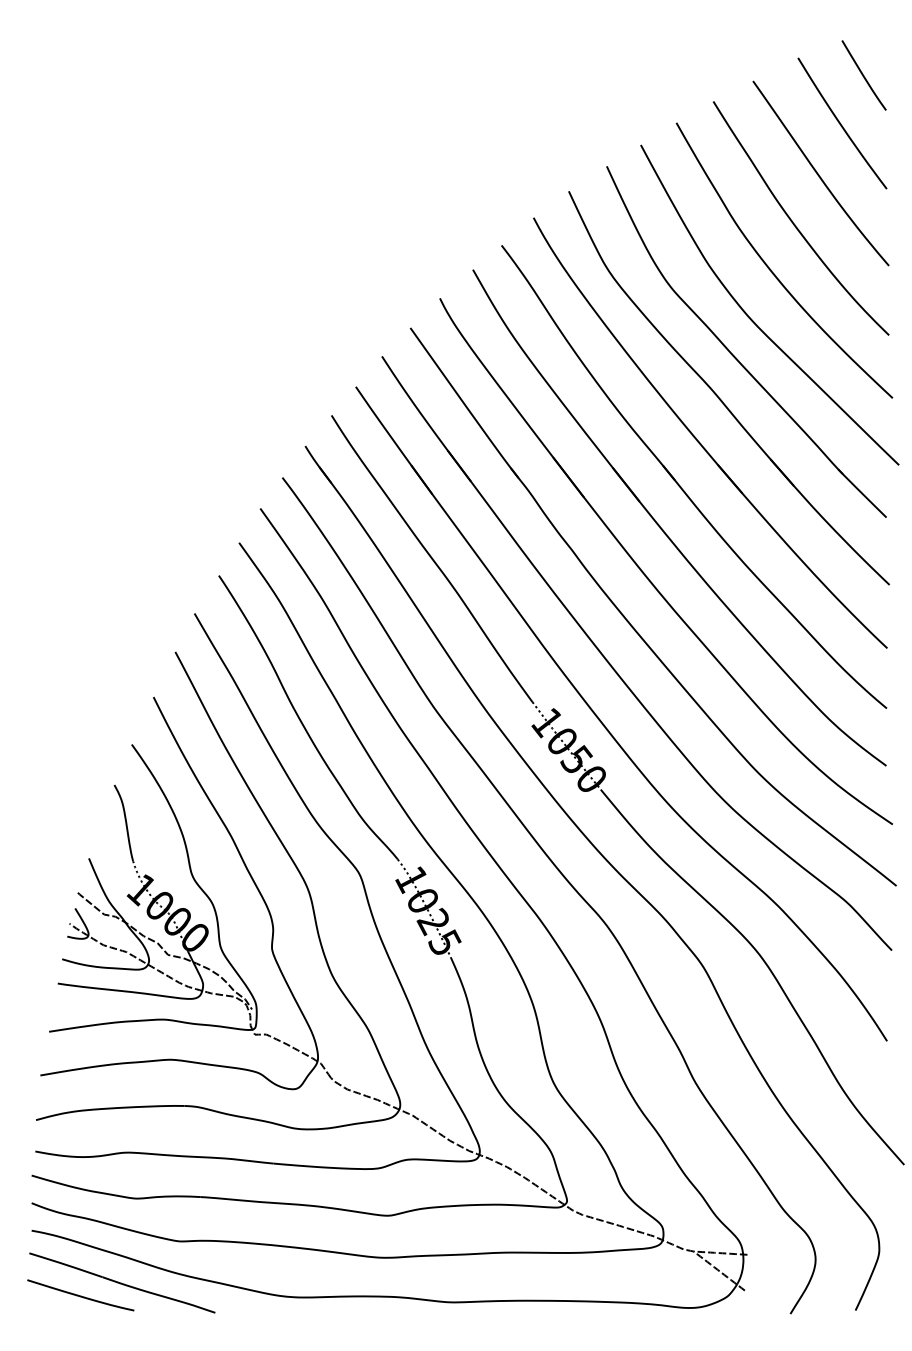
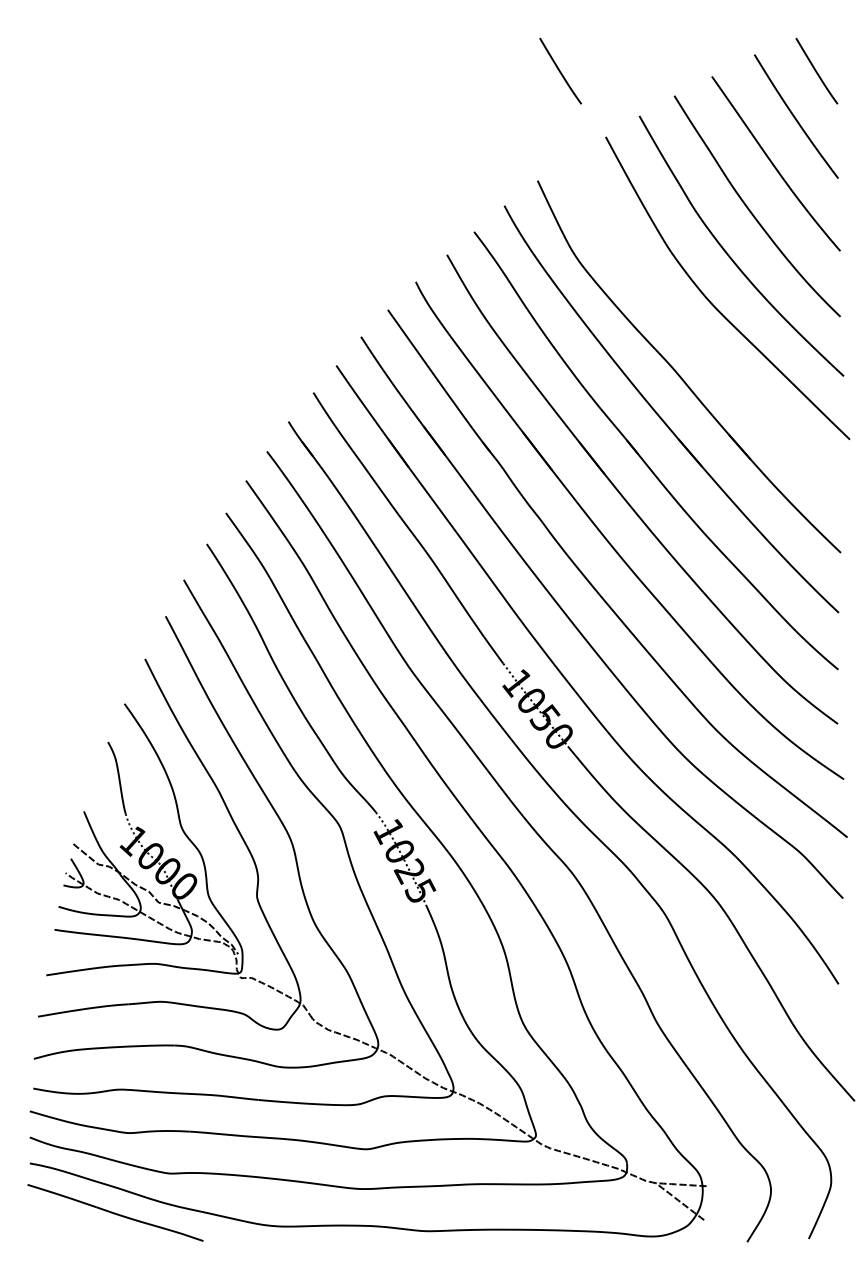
curve: (592, 75) -> (560, 71), added
part: (733, 354) -> (693, 334), removed
curve: (80, 1295) -> (75, 1224), removed

